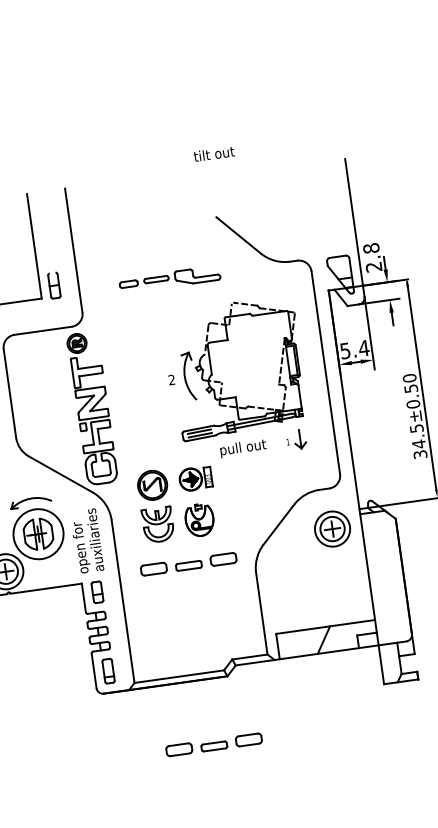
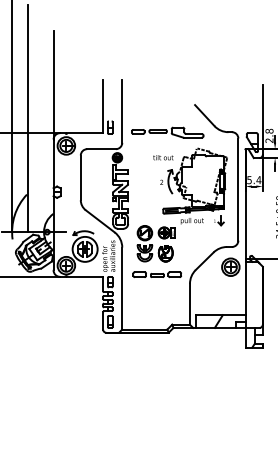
text: (214, 153) -> (163, 157), moved
part: (169, 279) -> (167, 132), size x1.43
part: (212, 744) -> (156, 365), removed

